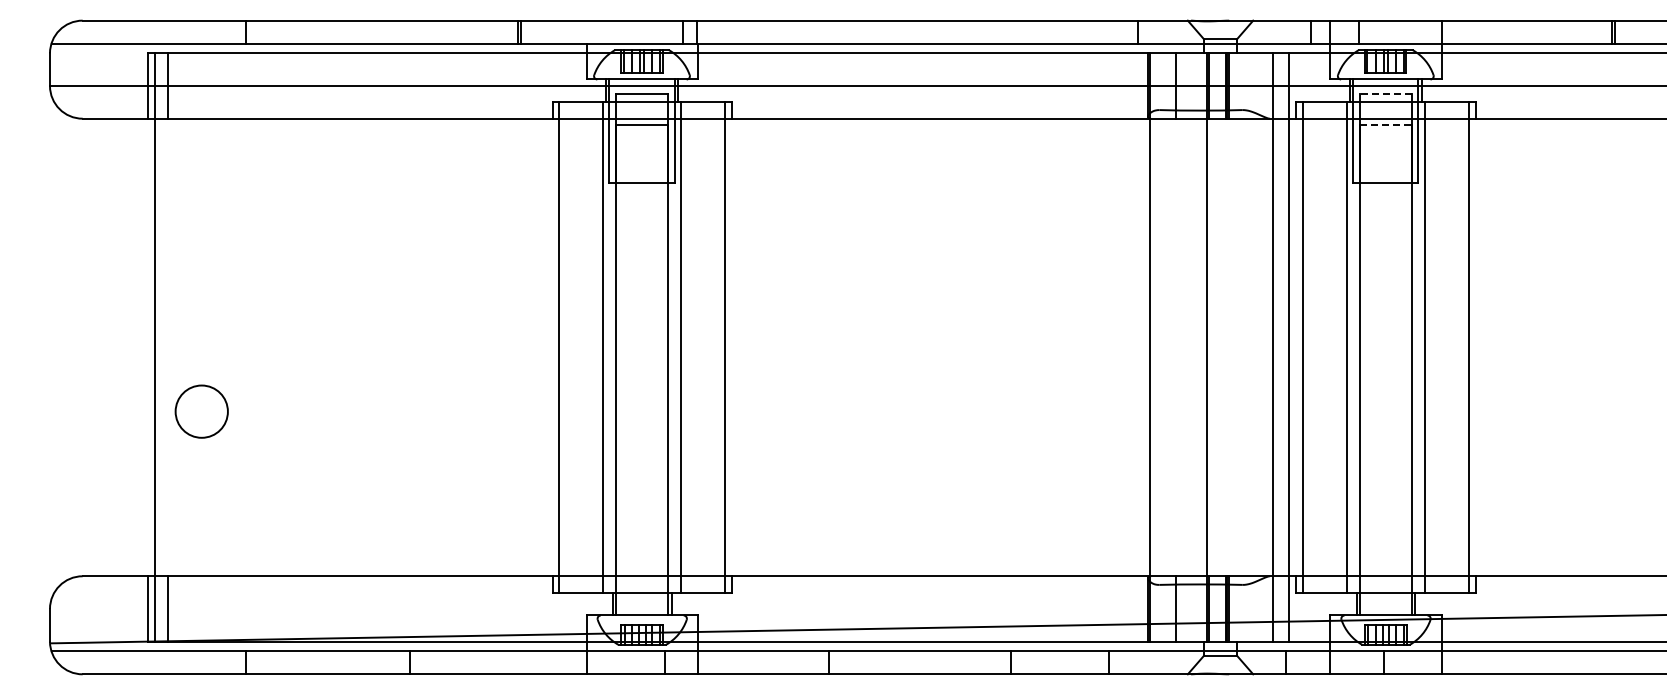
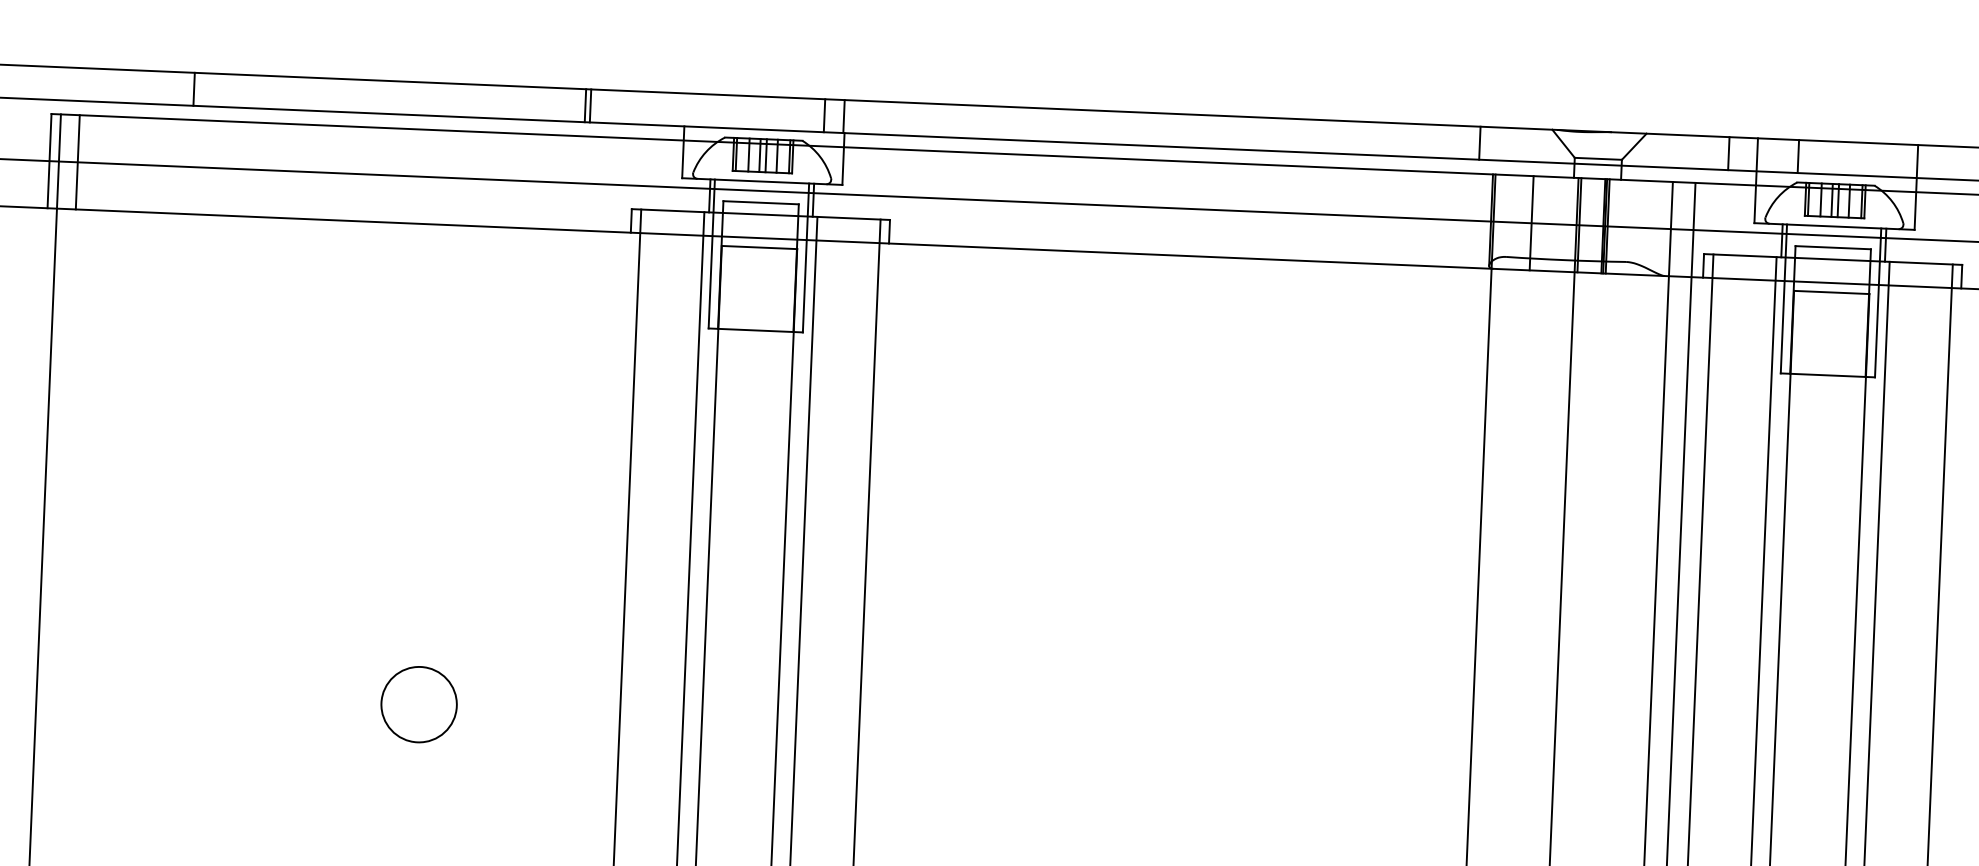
line: (1385, 94) -> (1832, 248), dashed -> solid
line: (1386, 125) -> (1832, 292), dashed -> solid
circle: (201, 411) -> (418, 704), moved

